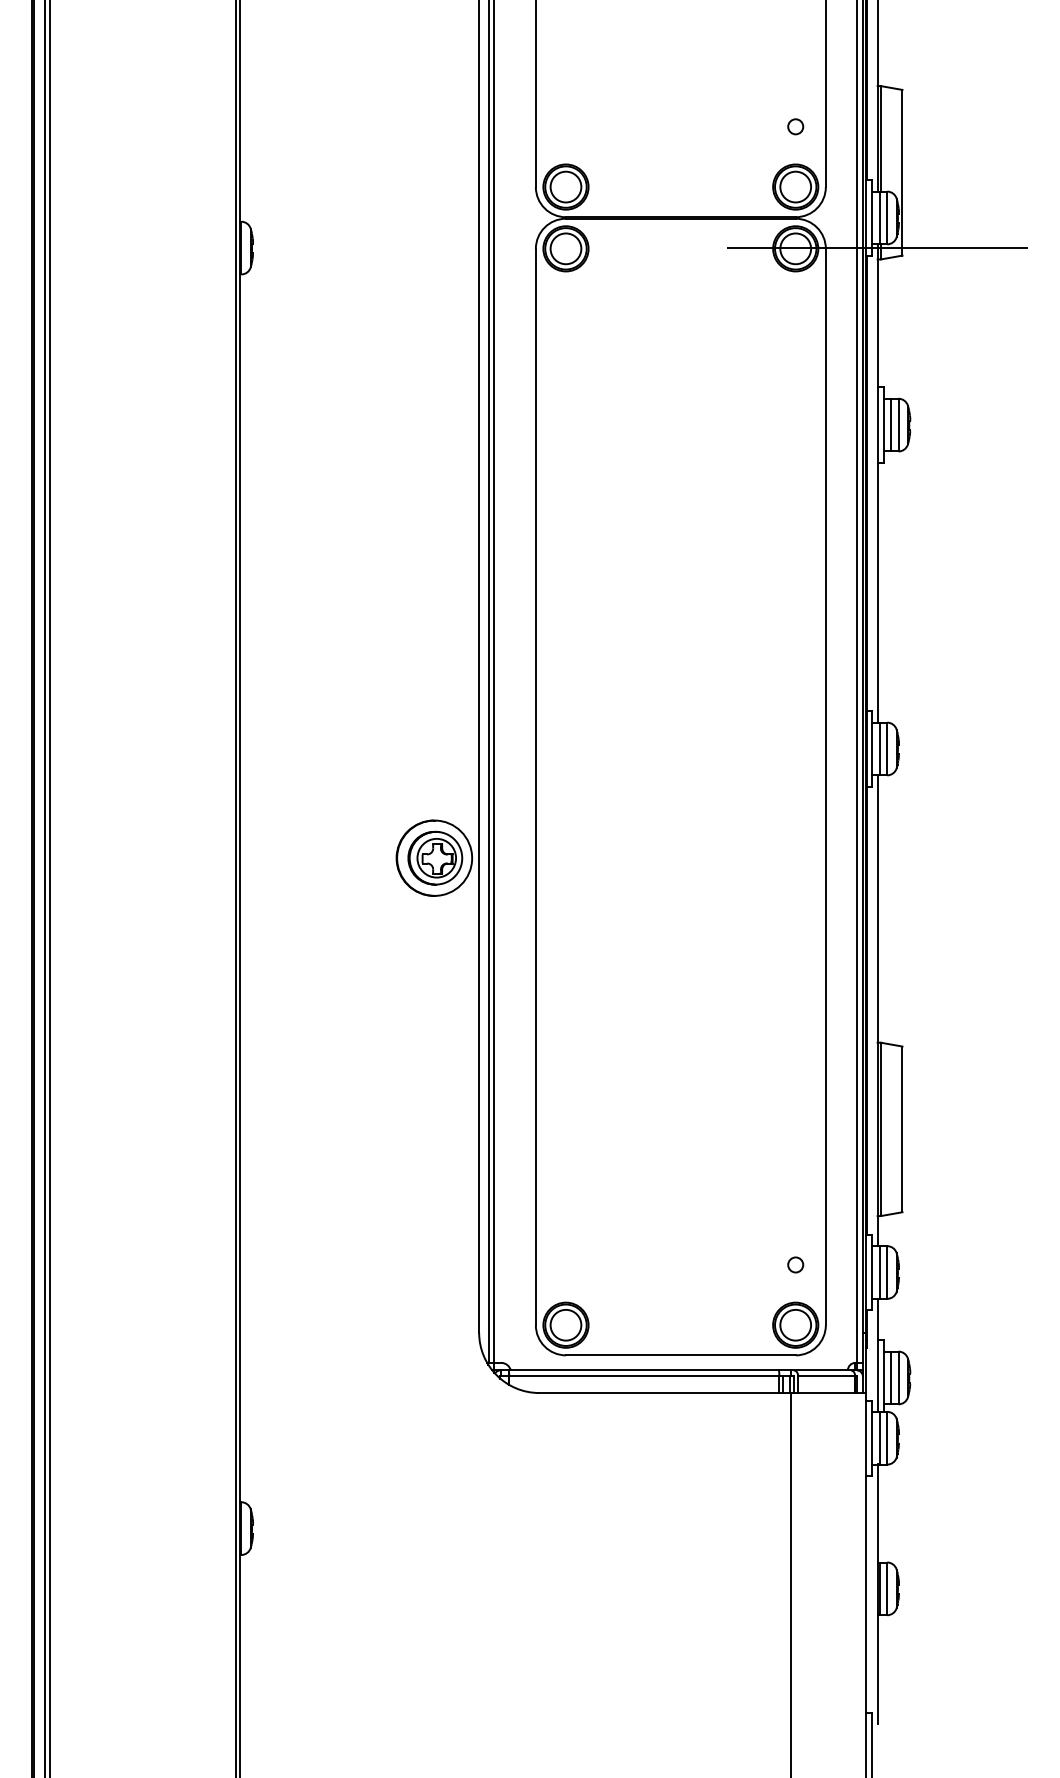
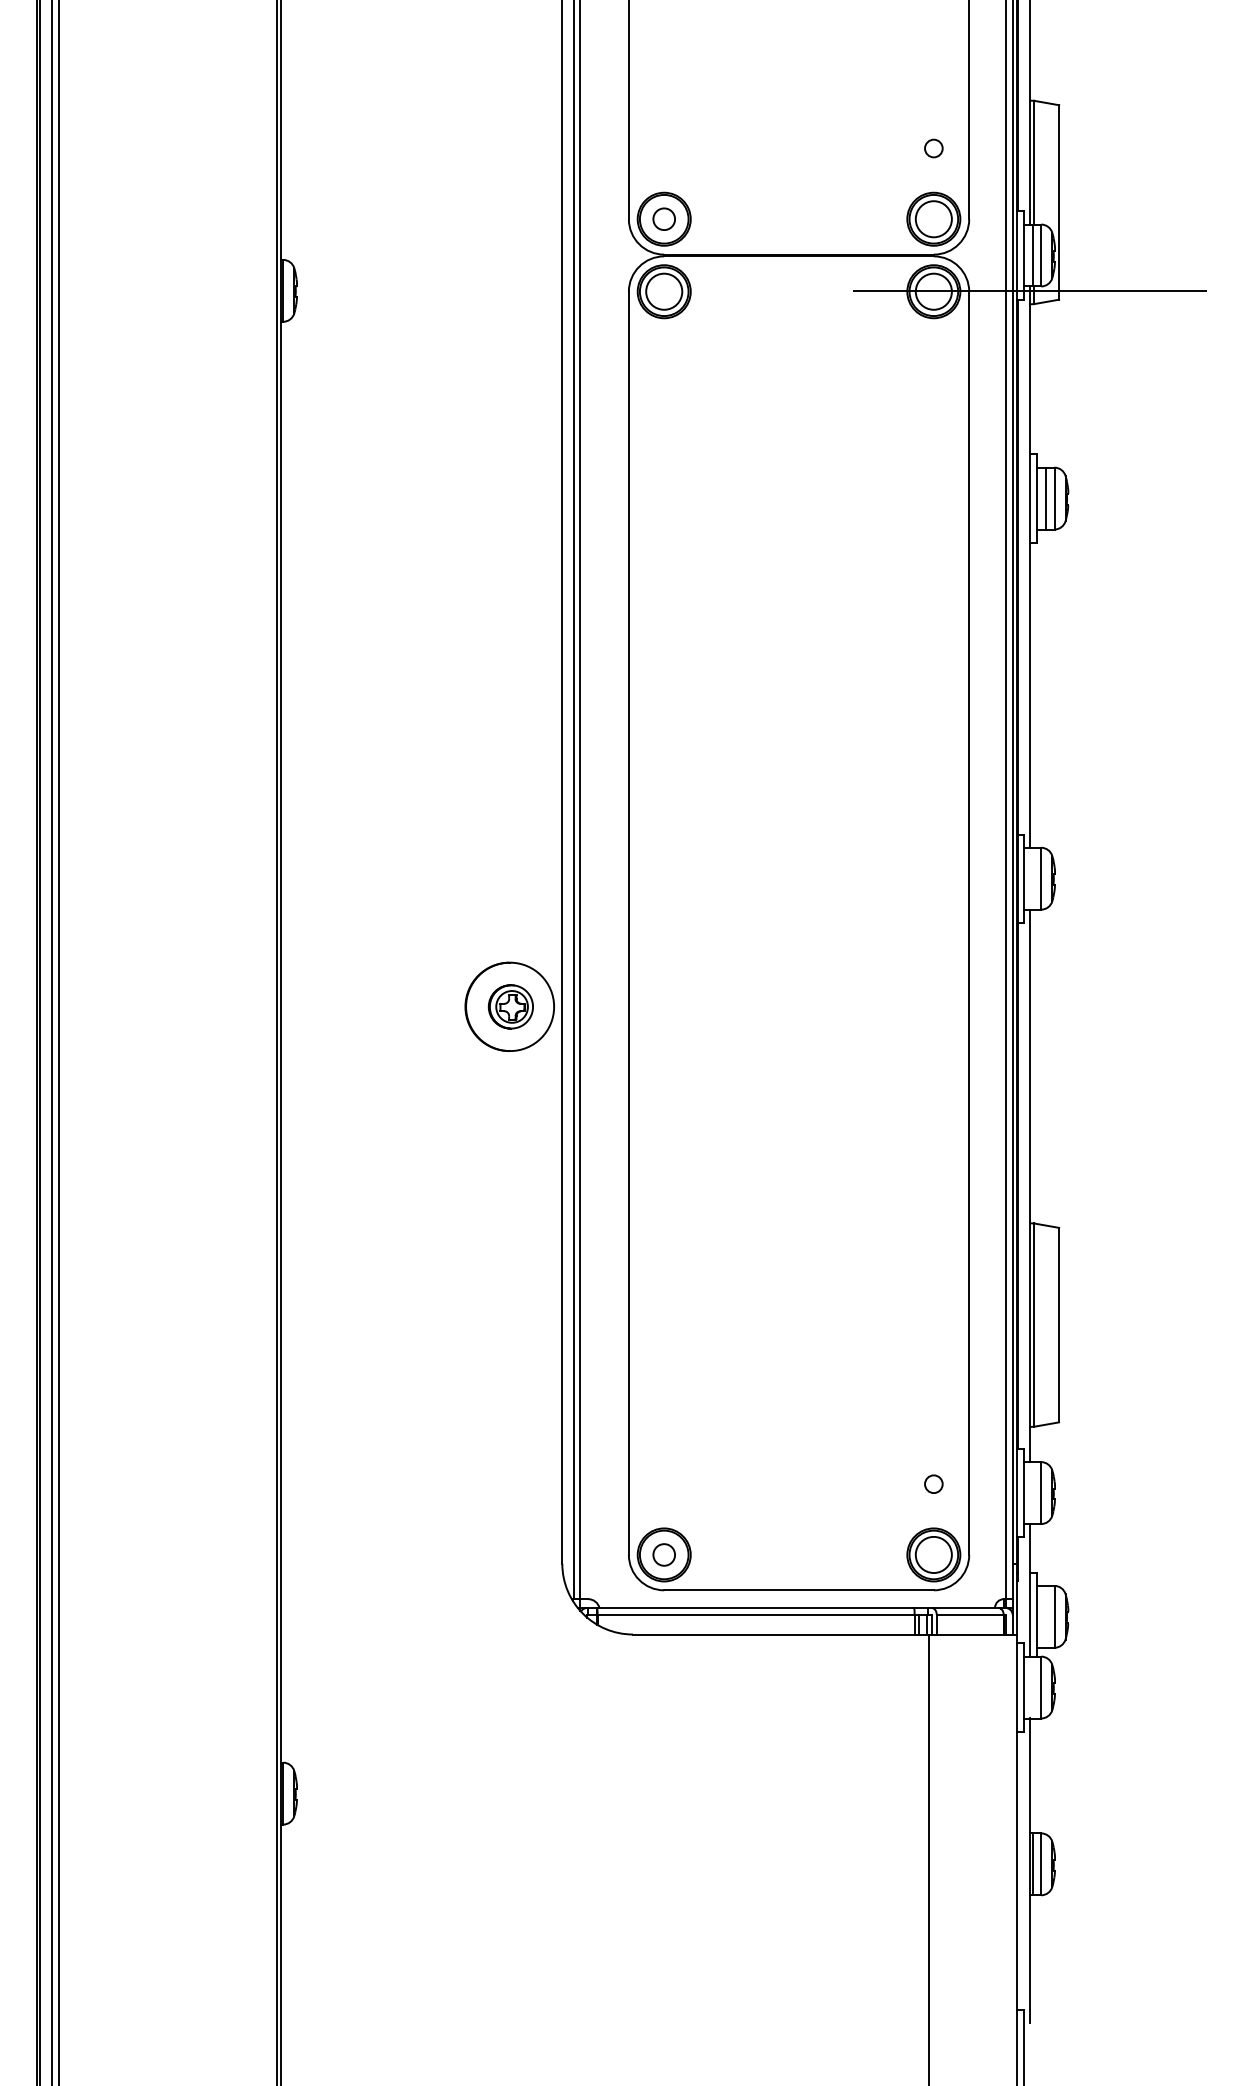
circle: (566, 187) -> (664, 219), size x0.6
line: (879, 748) -> (1032, 878), removed
part: (434, 857) -> (510, 1006), size x0.7
line: (879, 1272) -> (1032, 1493), removed
circle: (566, 1324) -> (664, 1554), size x0.6
line: (890, 1377) -> (1045, 1616), removed
line: (879, 1438) -> (1032, 1687), removed

